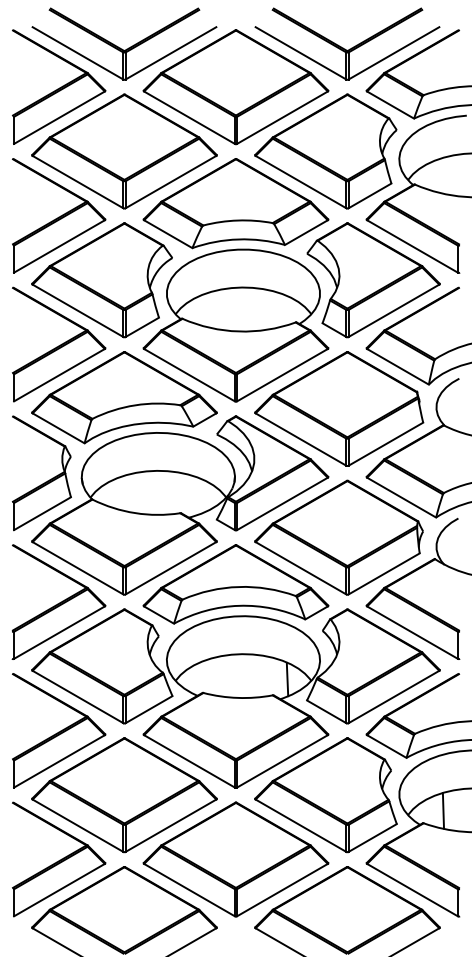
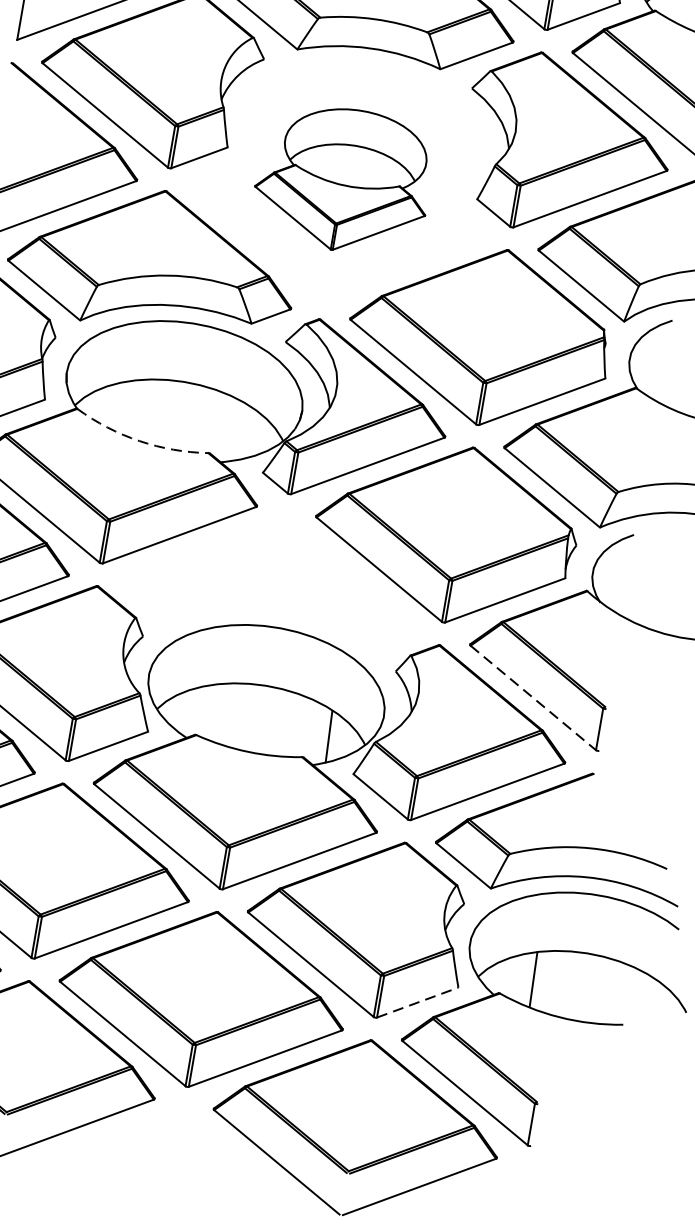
part: (235, 325) -> (343, 179), size x0.6
arc: (135, 513) -> (139, 441), solid -> dashed
part: (235, 584) -> (274, 577), removed
line: (412, 632) -> (533, 697), solid -> dashed
line: (372, 838) -> (417, 1003), solid -> dashed

